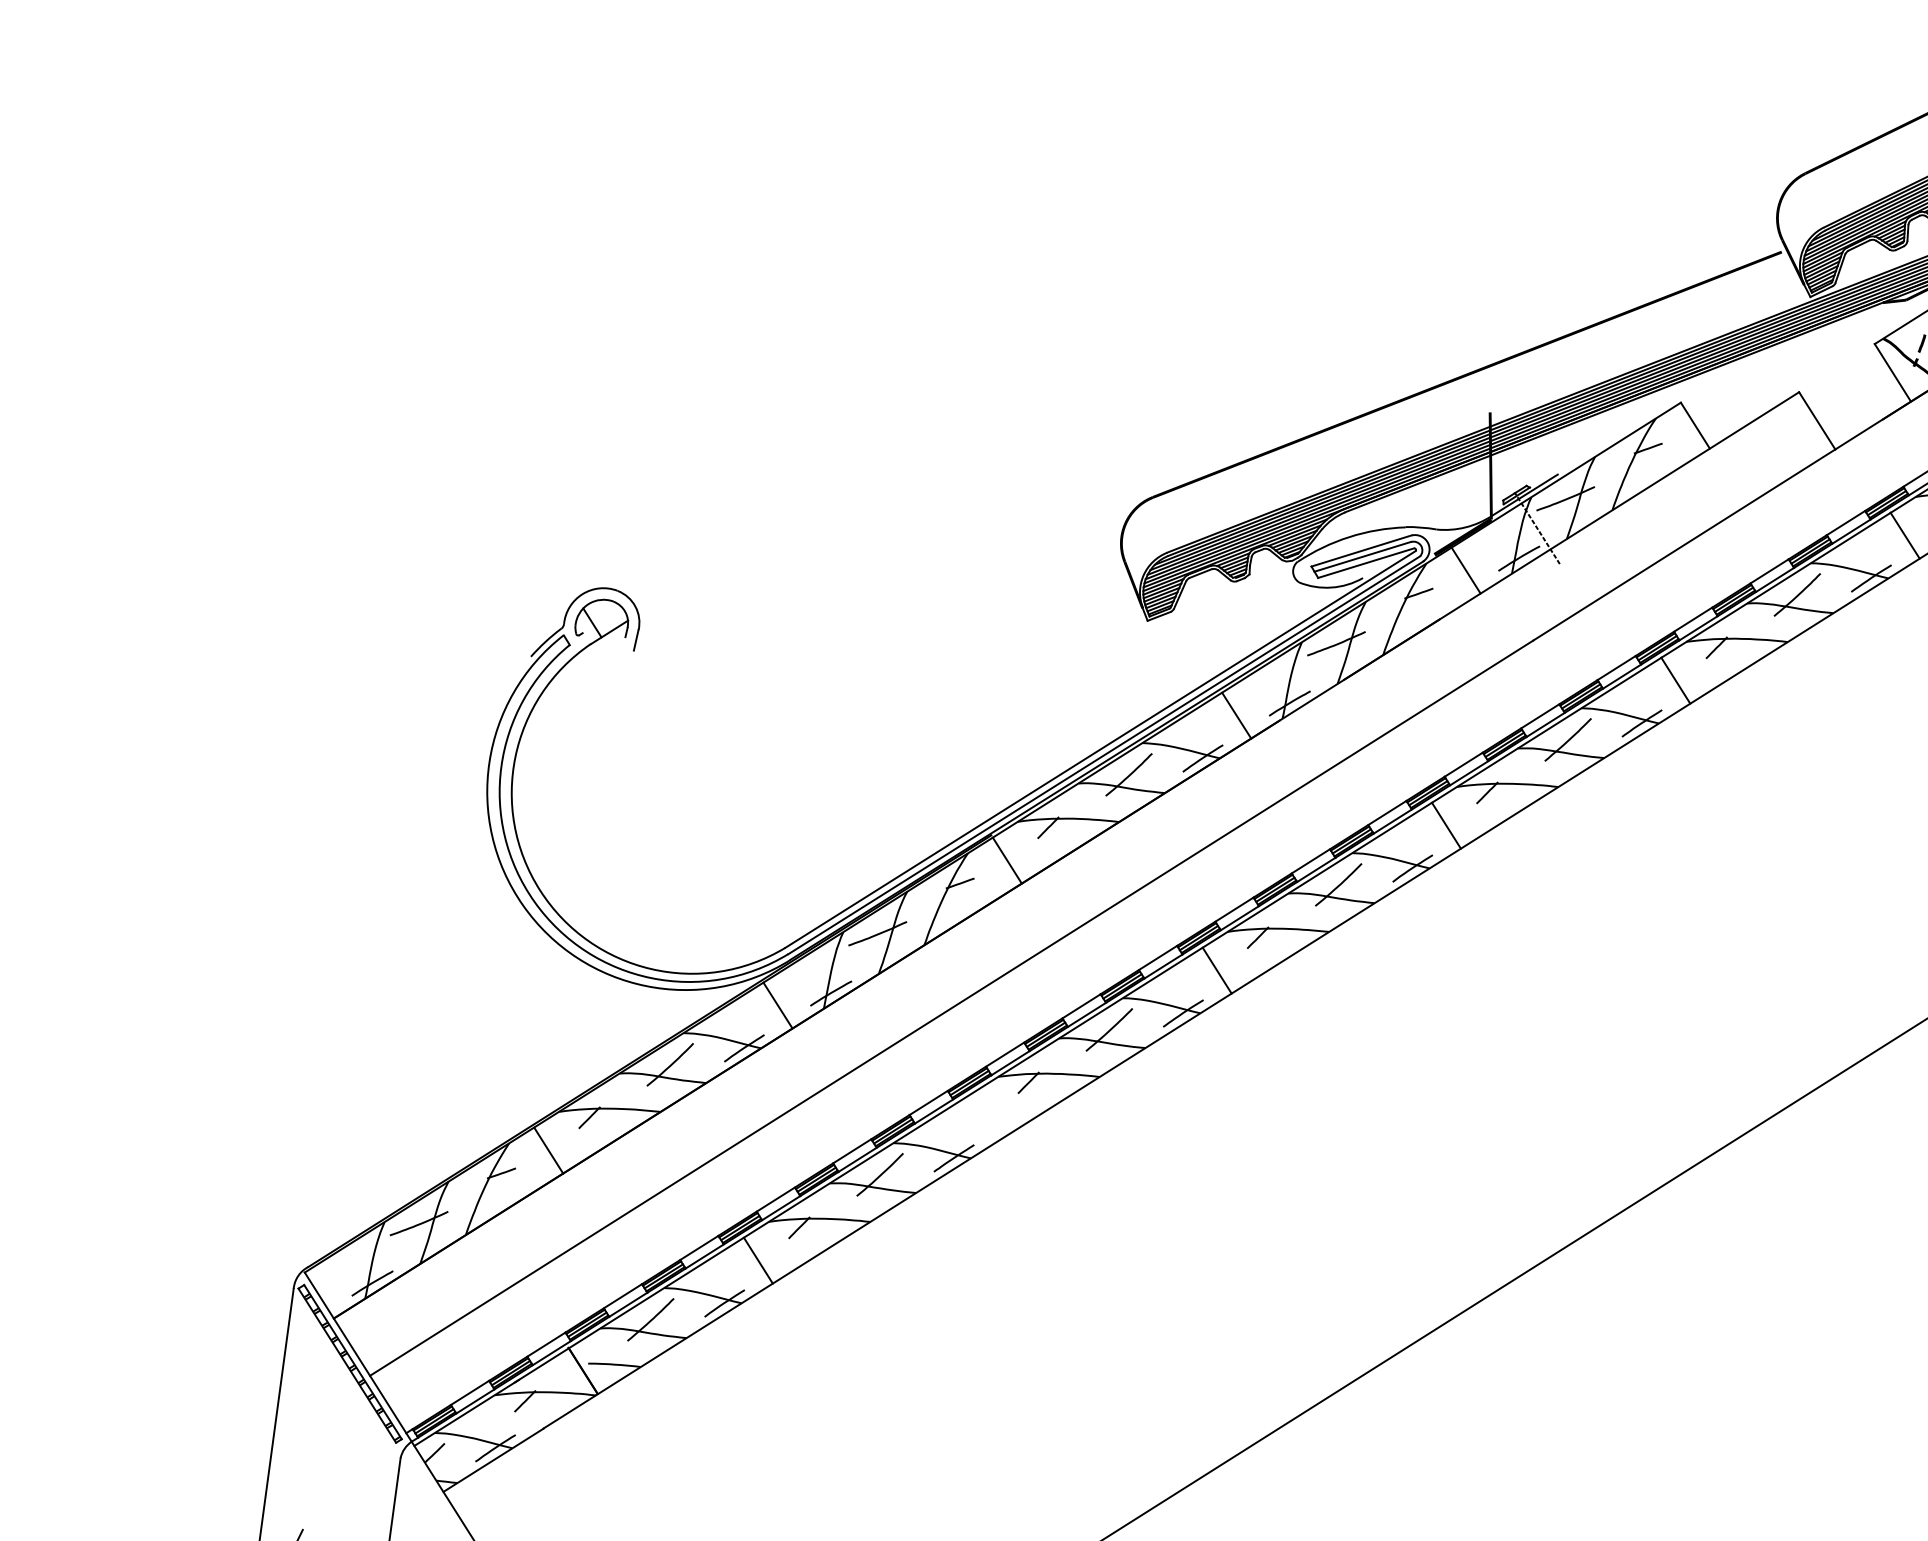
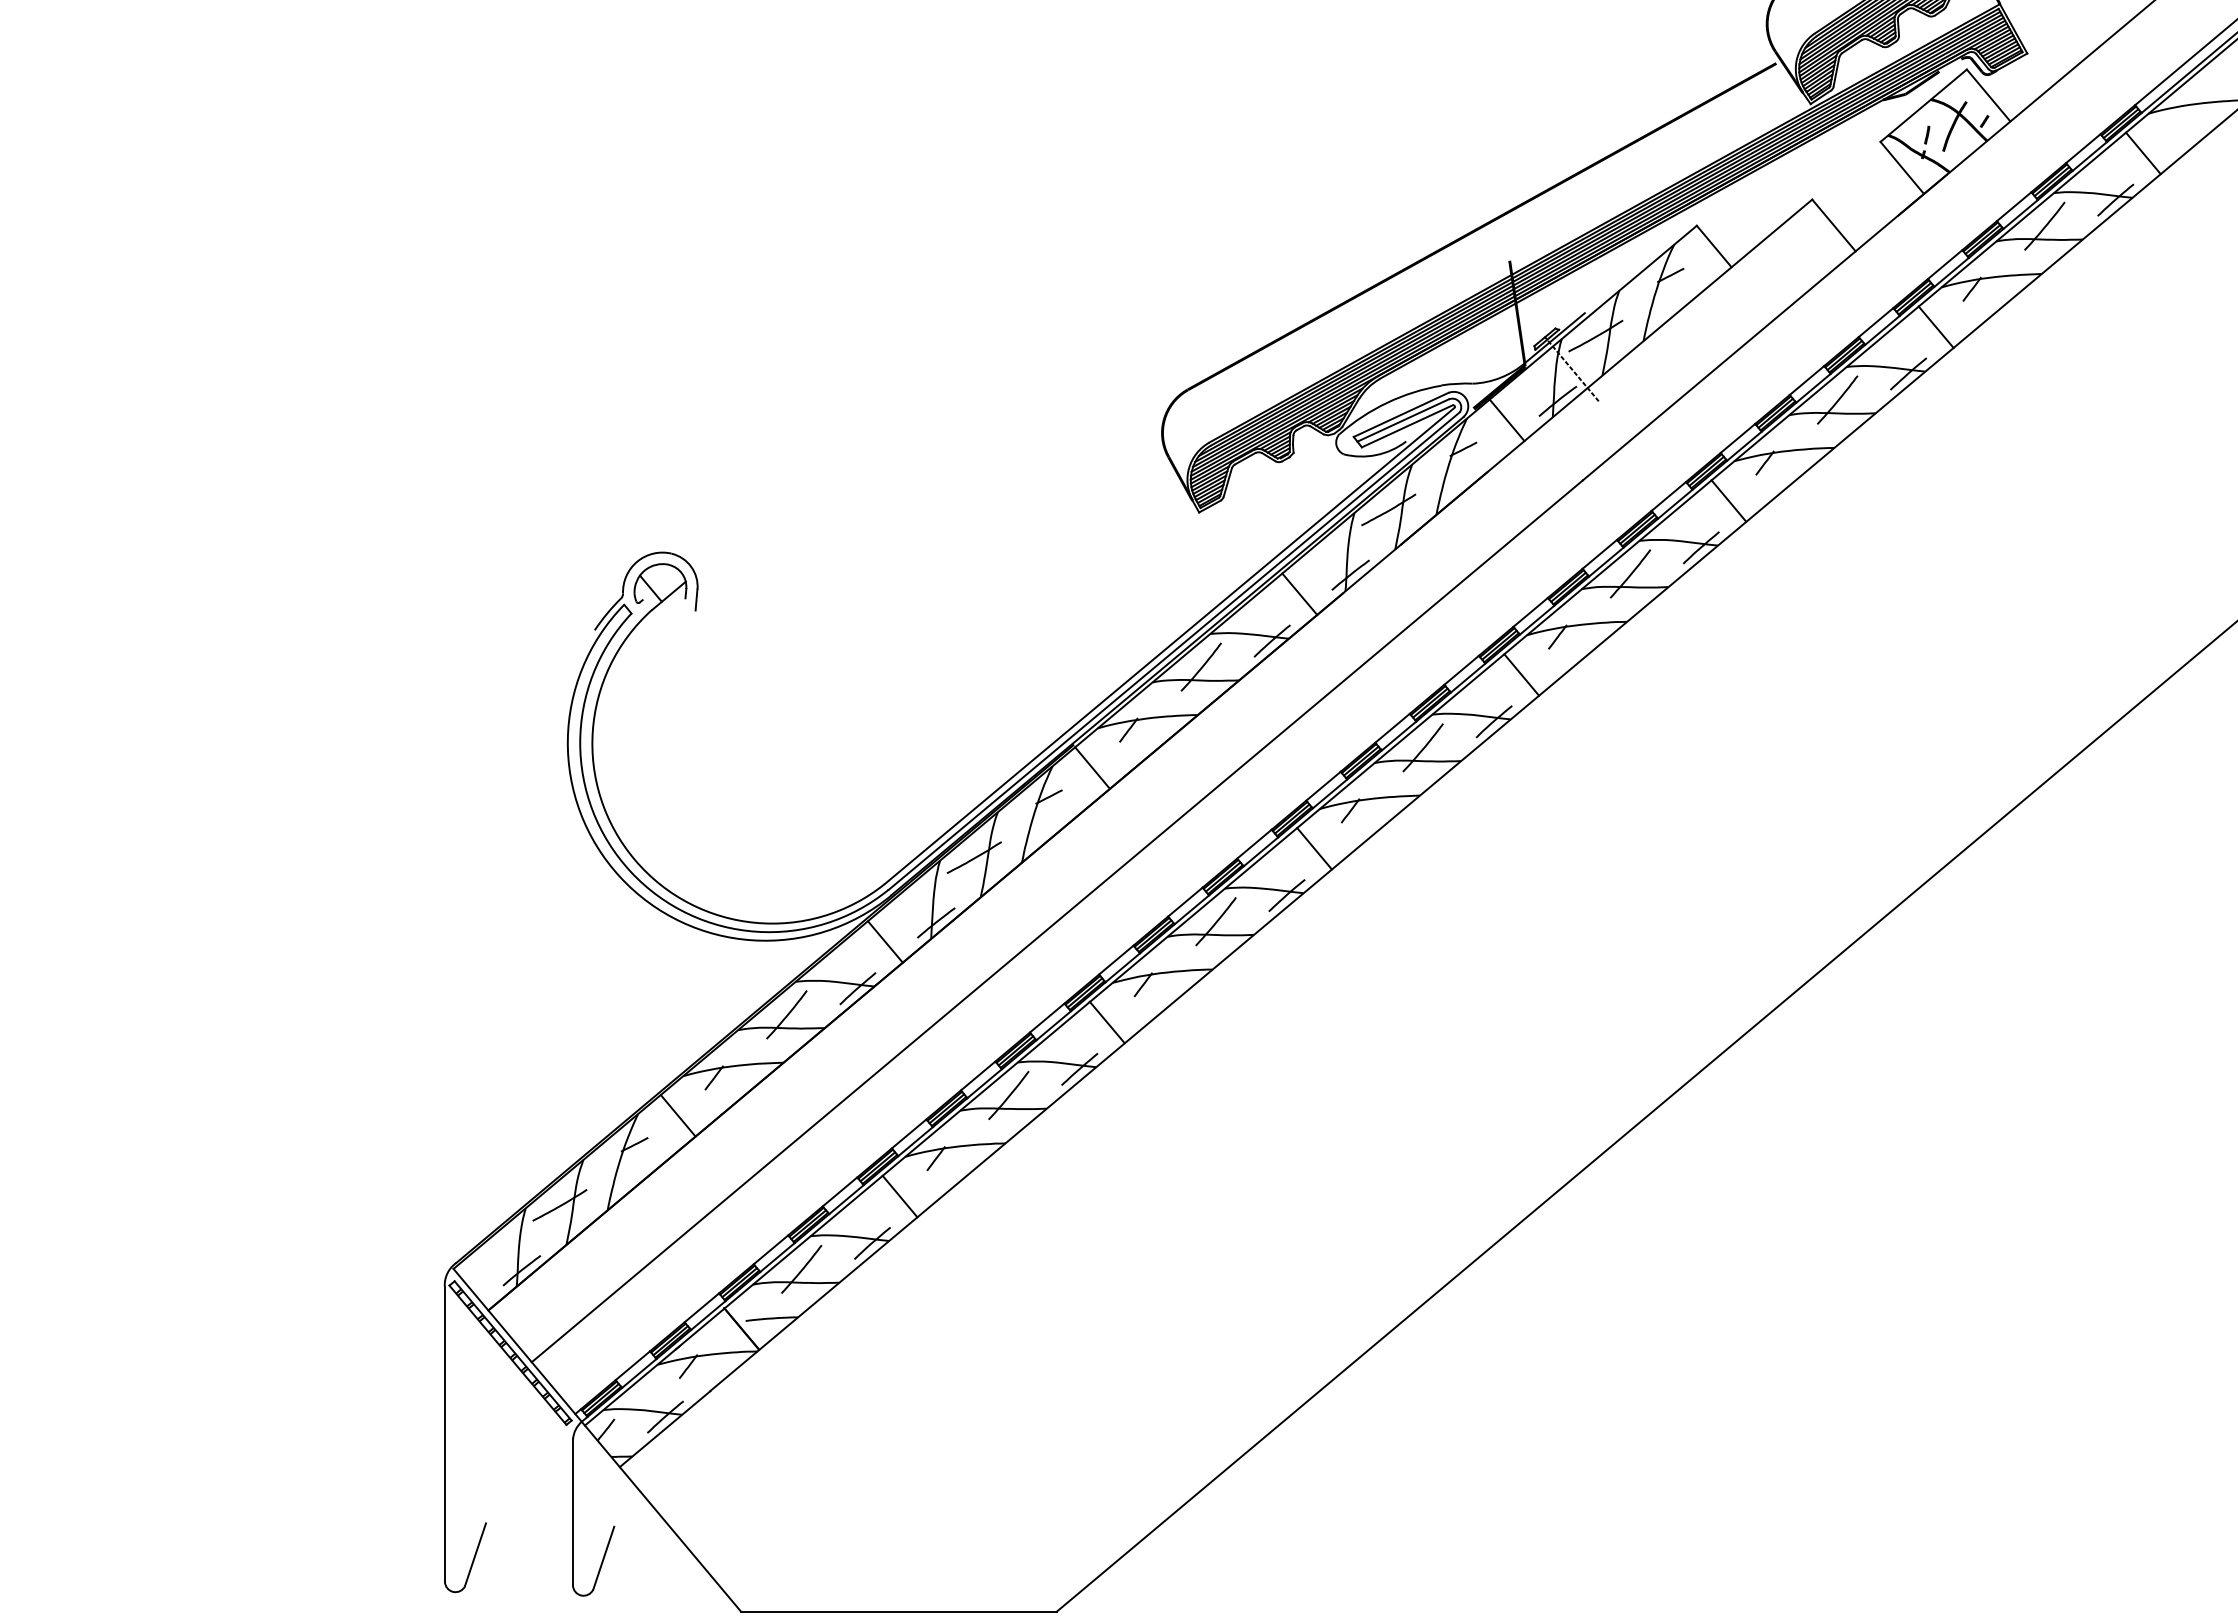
line: (986, 1115) -> (1106, 1022), added

